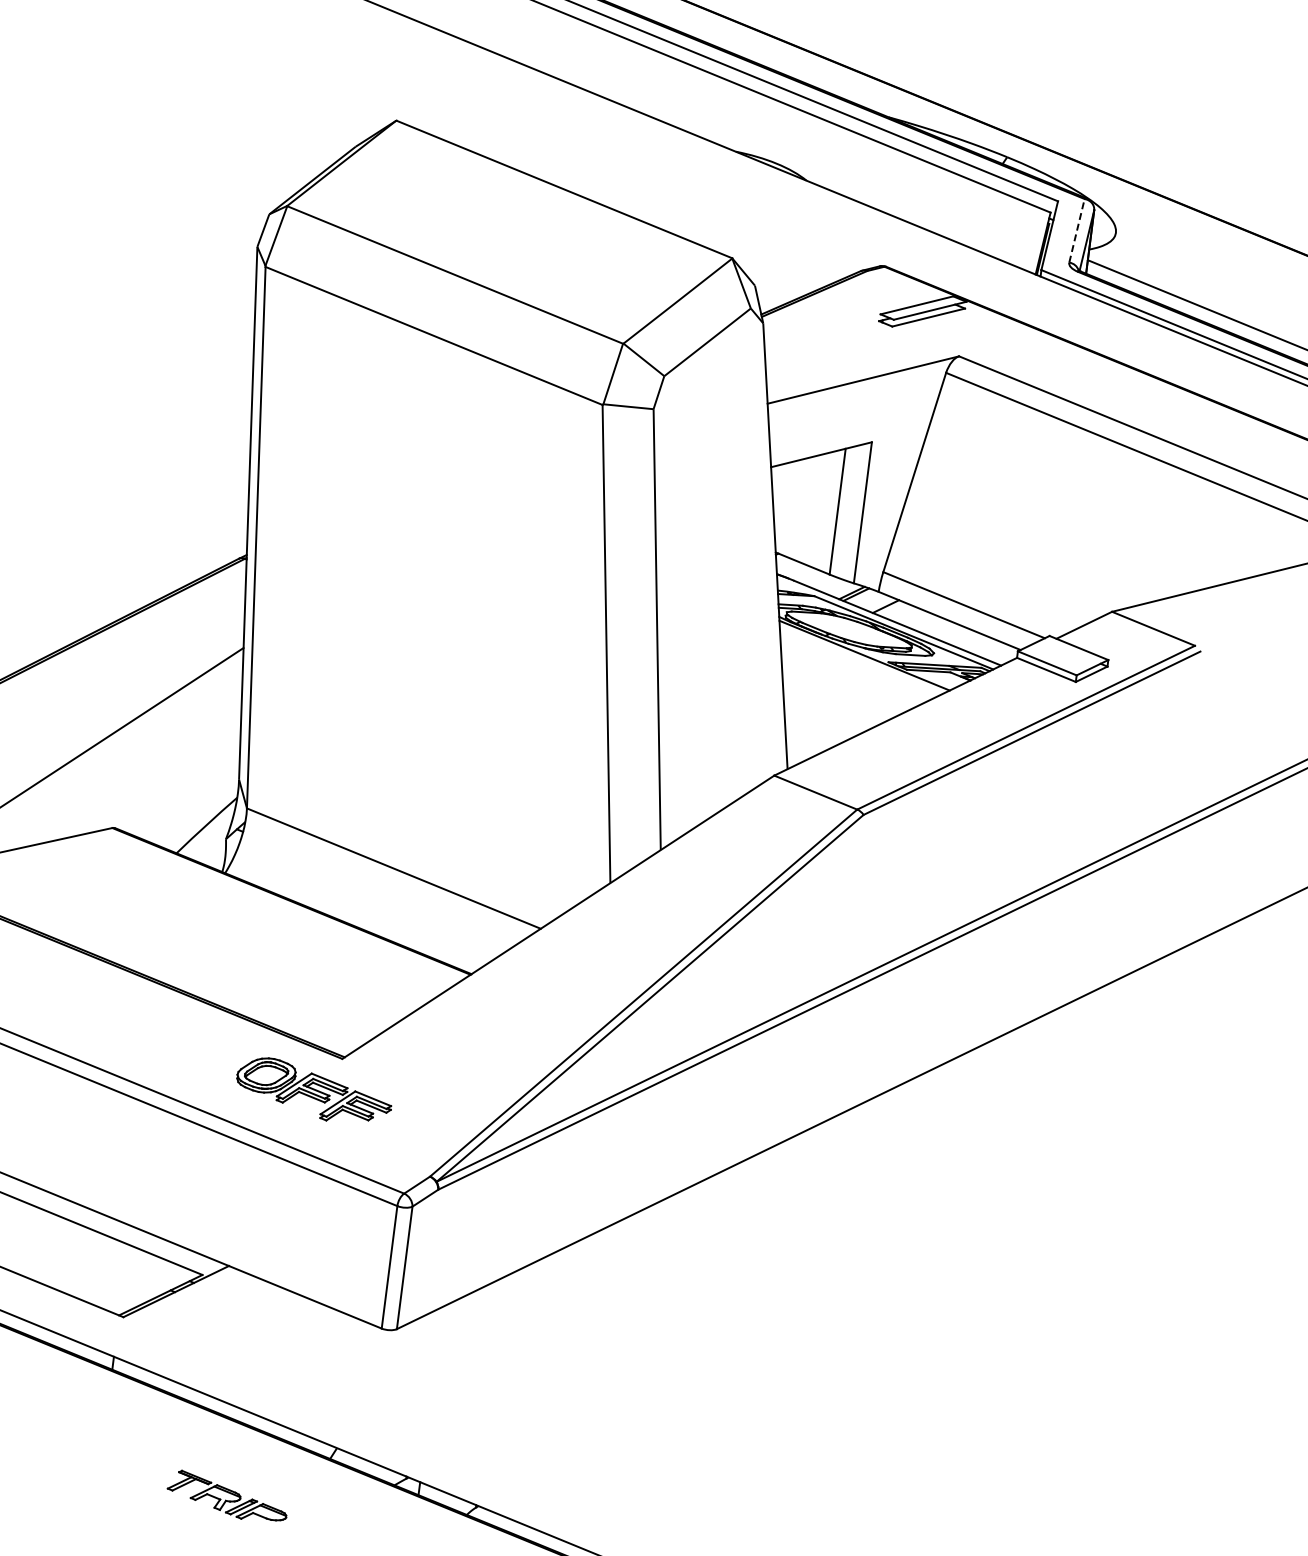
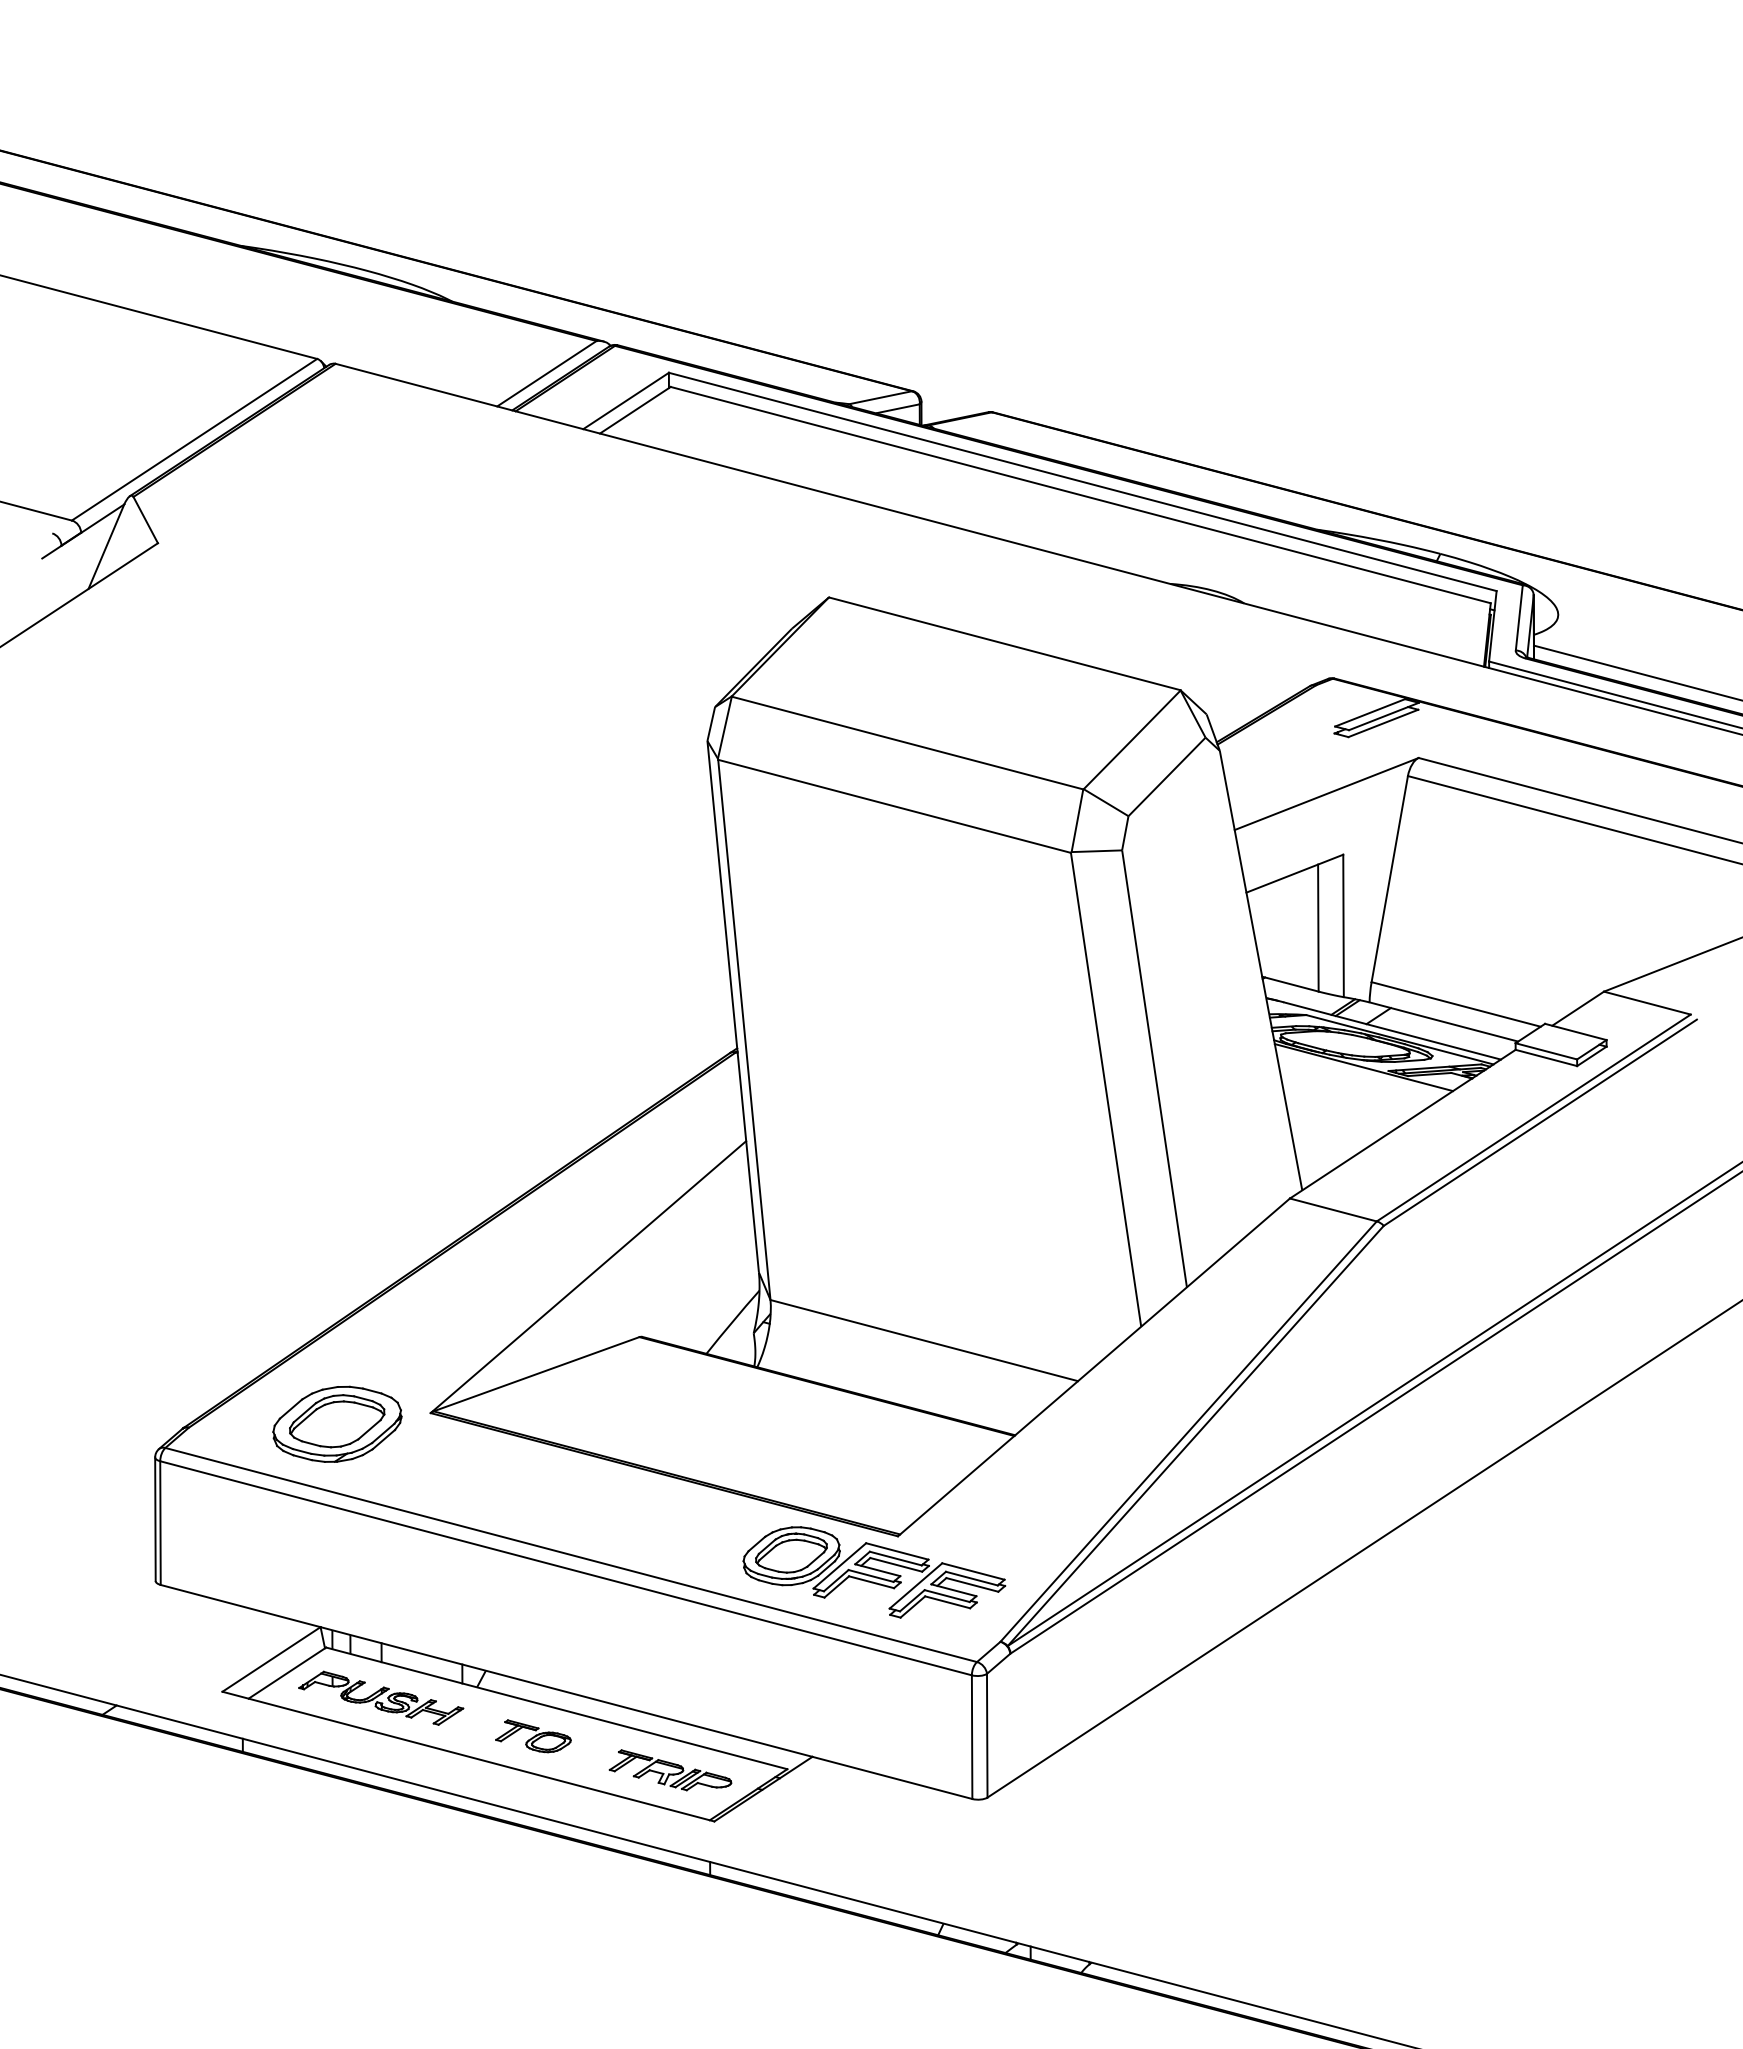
line: (1077, 230) -> (1519, 617), dashed -> solid
part: (314, 1091) -> (874, 1572), size x1.67
part: (227, 1497) -> (670, 1770), moved

